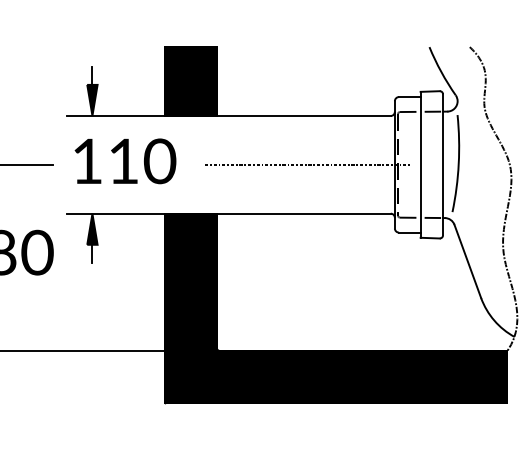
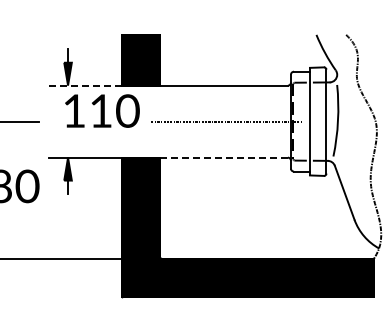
line: (114, 115) -> (84, 85), solid -> dashed
text: (125, 160) -> (102, 110), moved
line: (304, 213) -> (224, 157), solid -> dashed

